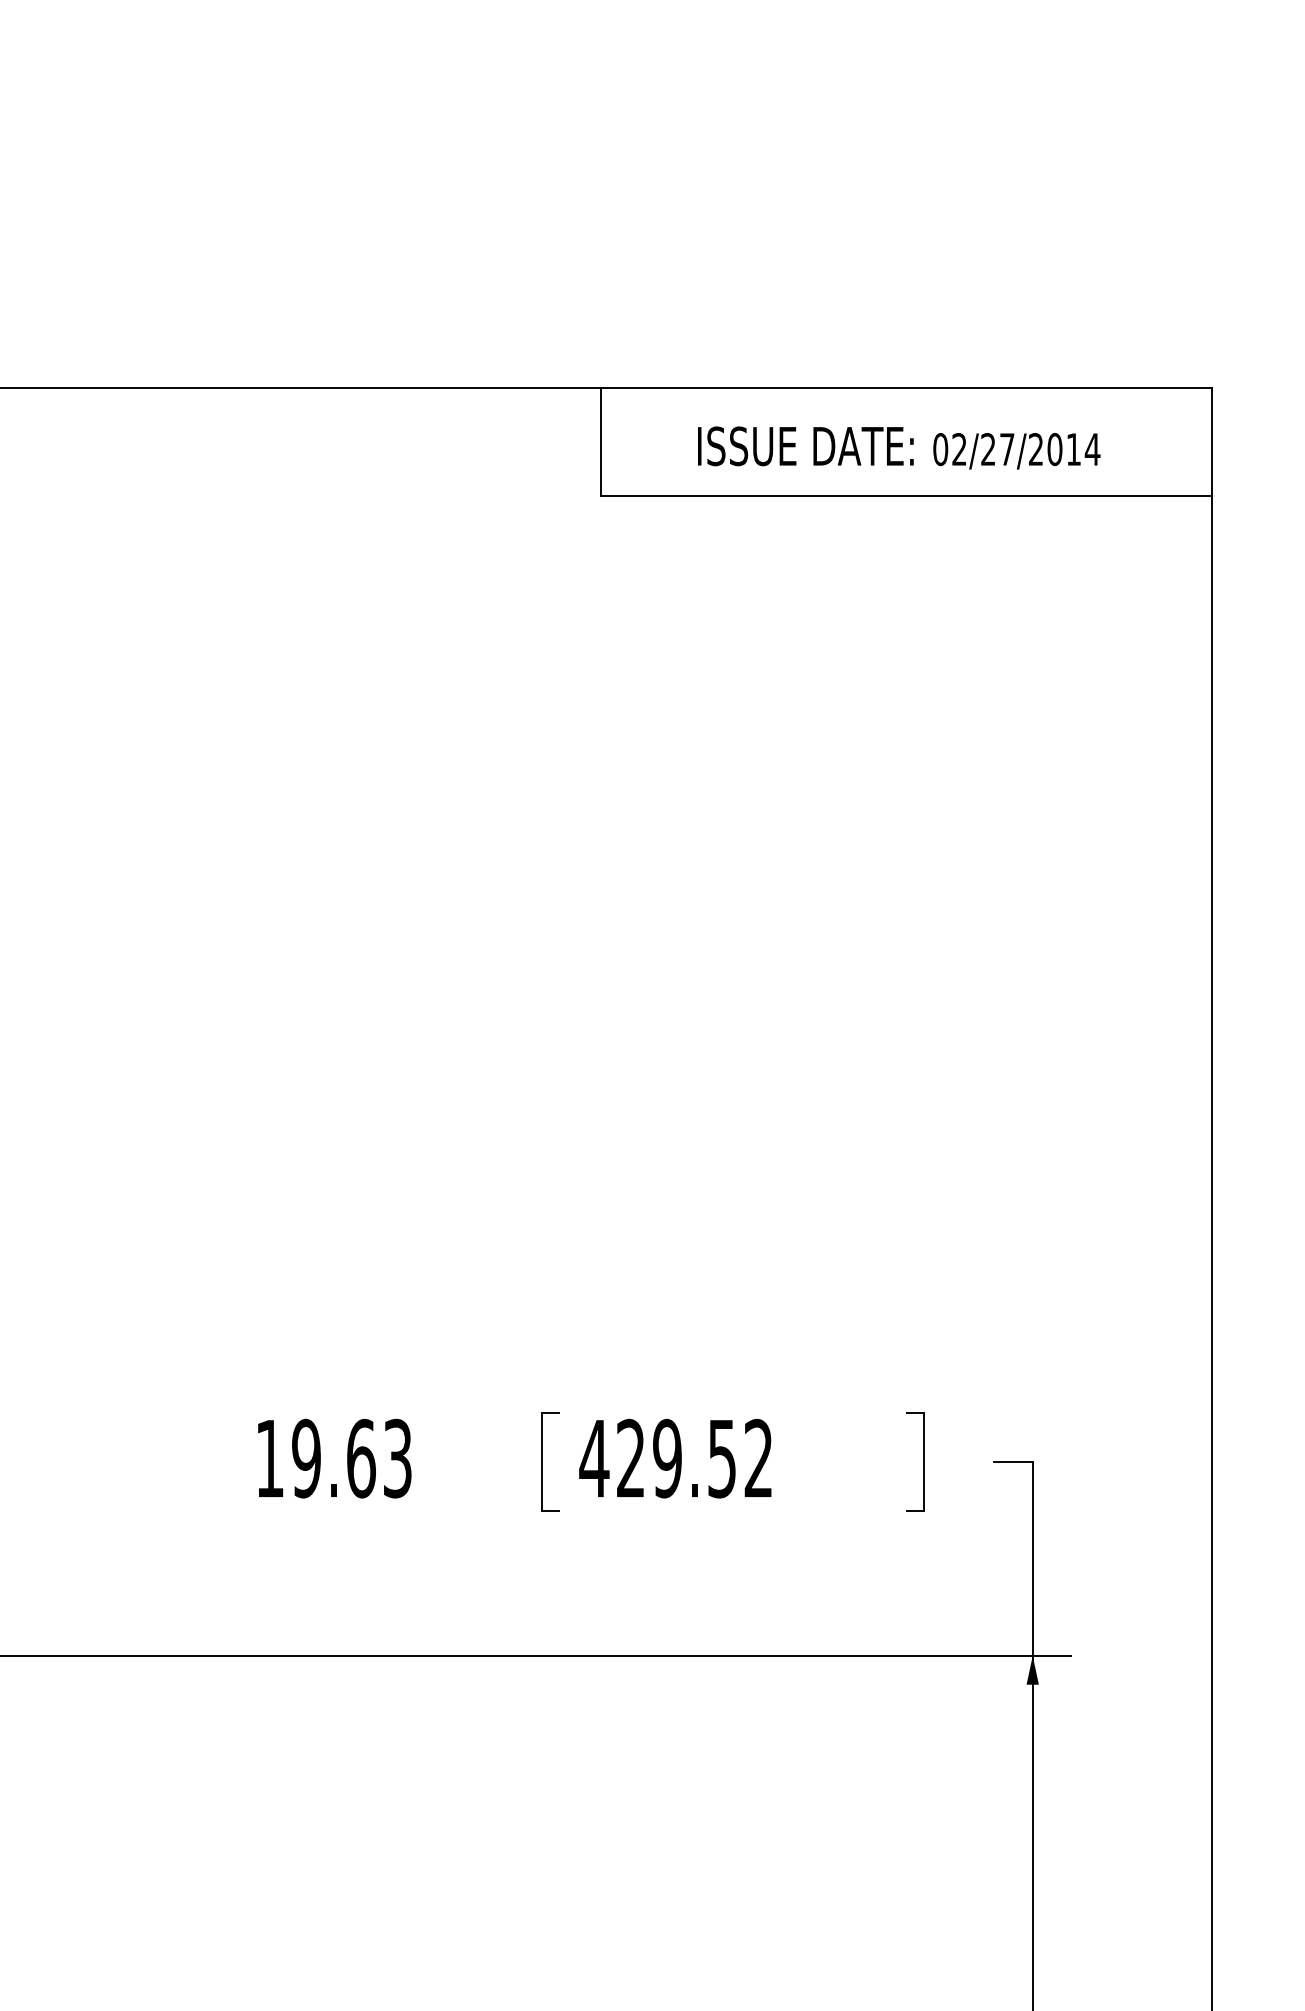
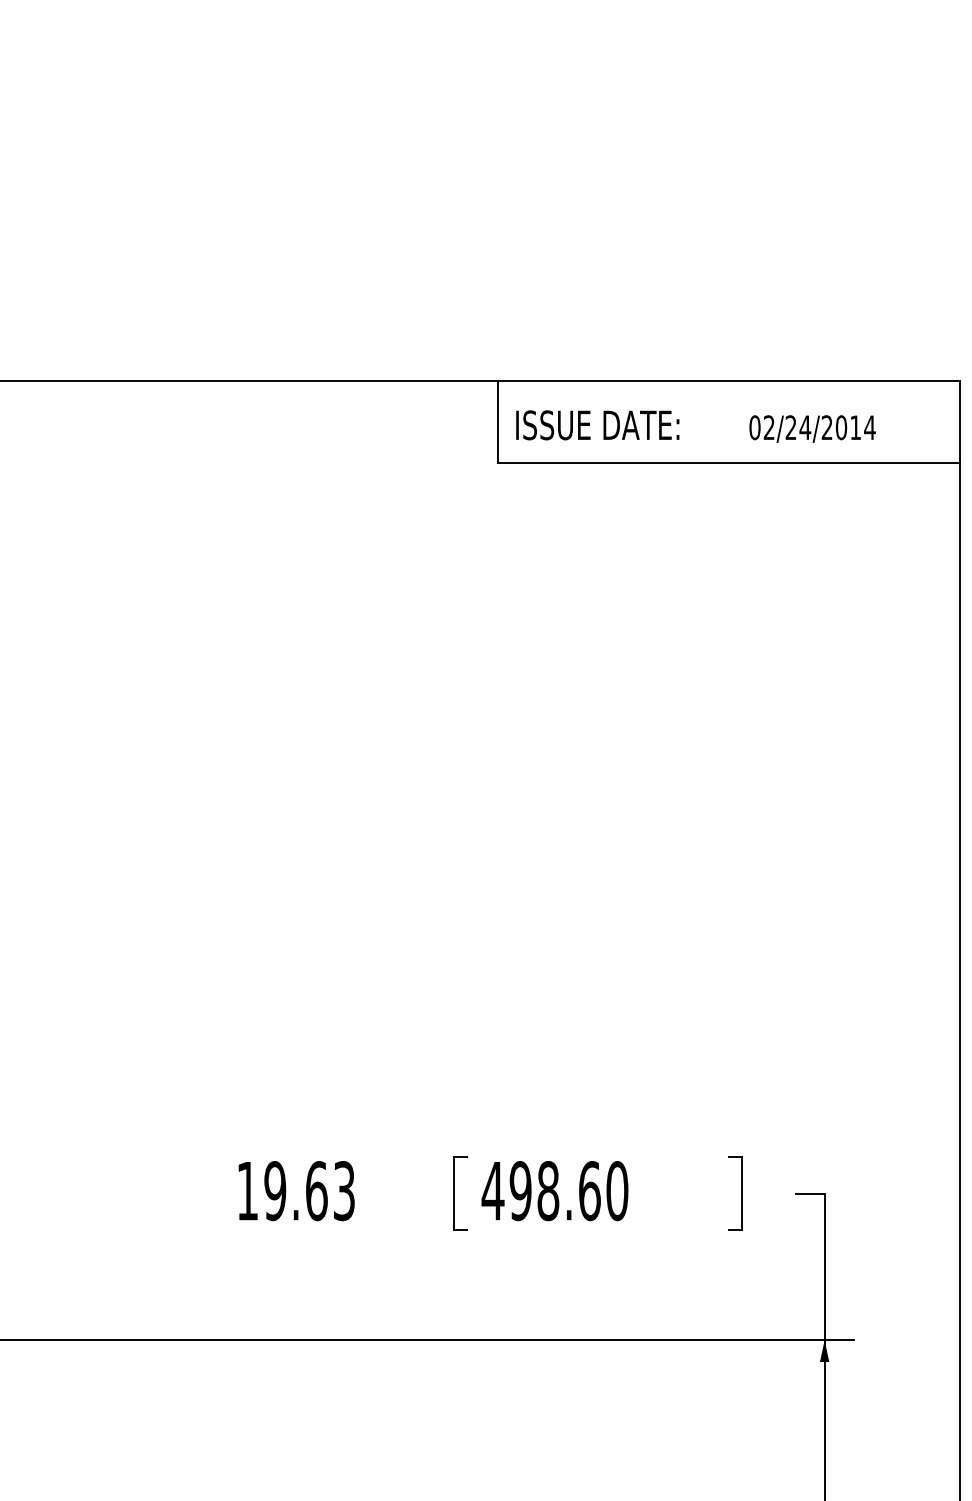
text: (805, 446) -> (597, 425), moved
text: (1007, 449) -> (805, 427), 02/27/2014 -> 02/24/2014
text: (694, 1458) -> (568, 1190), 429.52 -> 498.60

